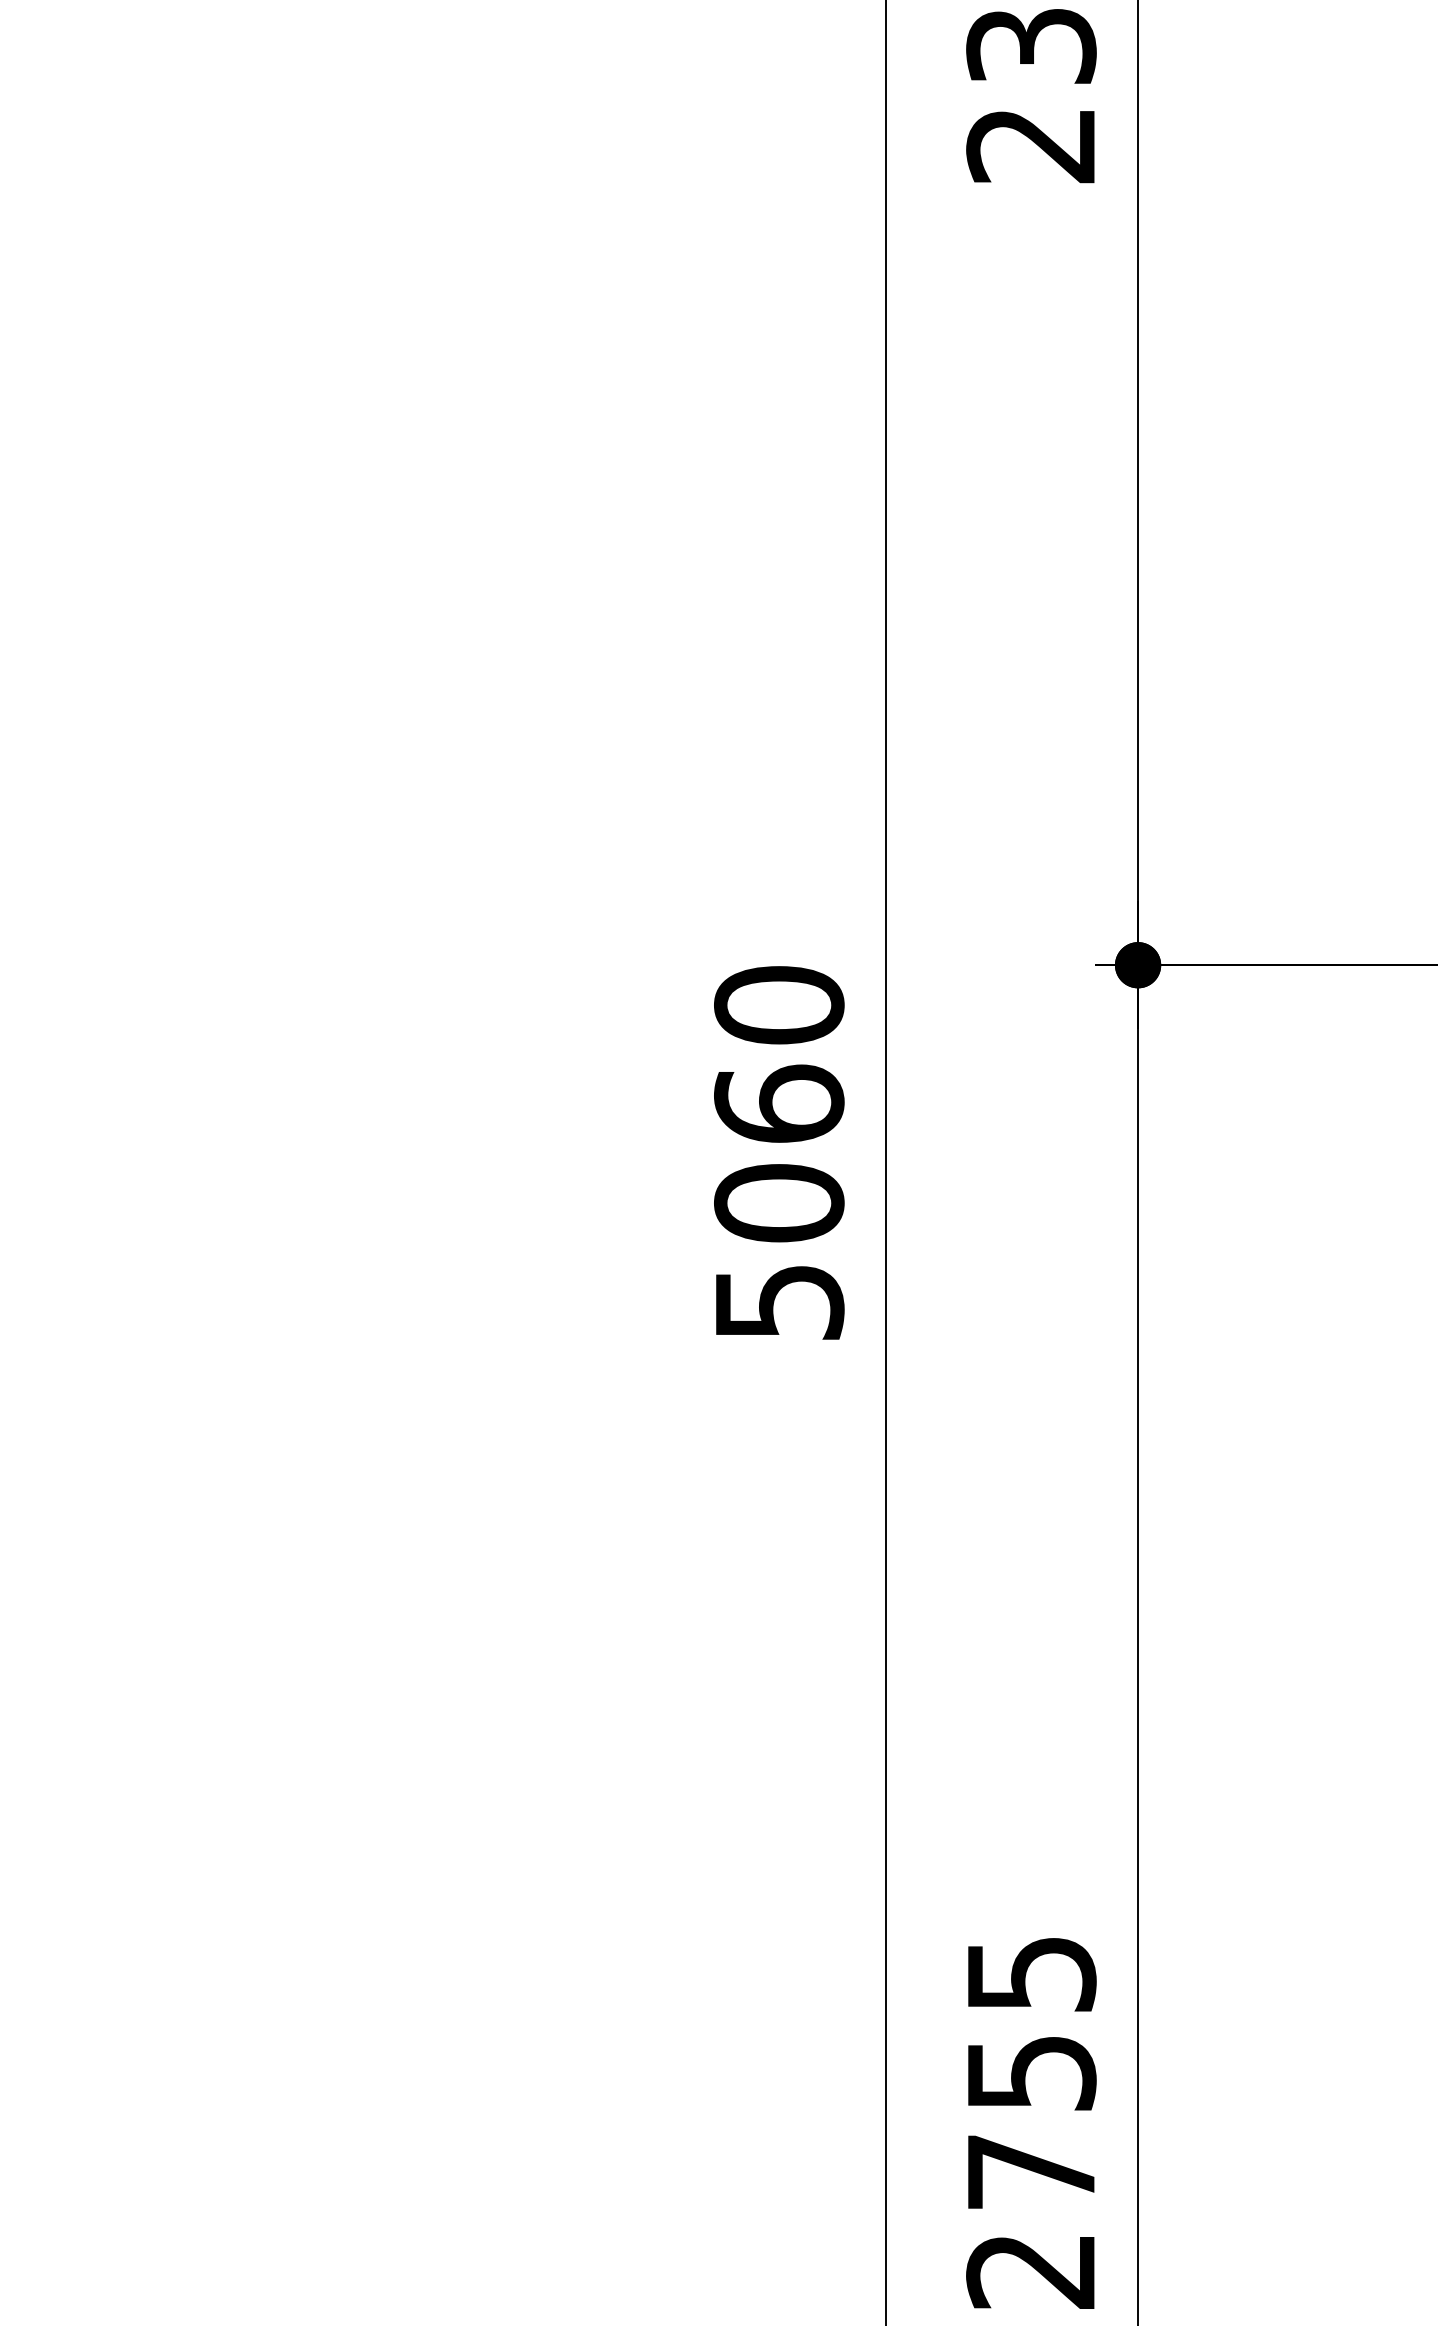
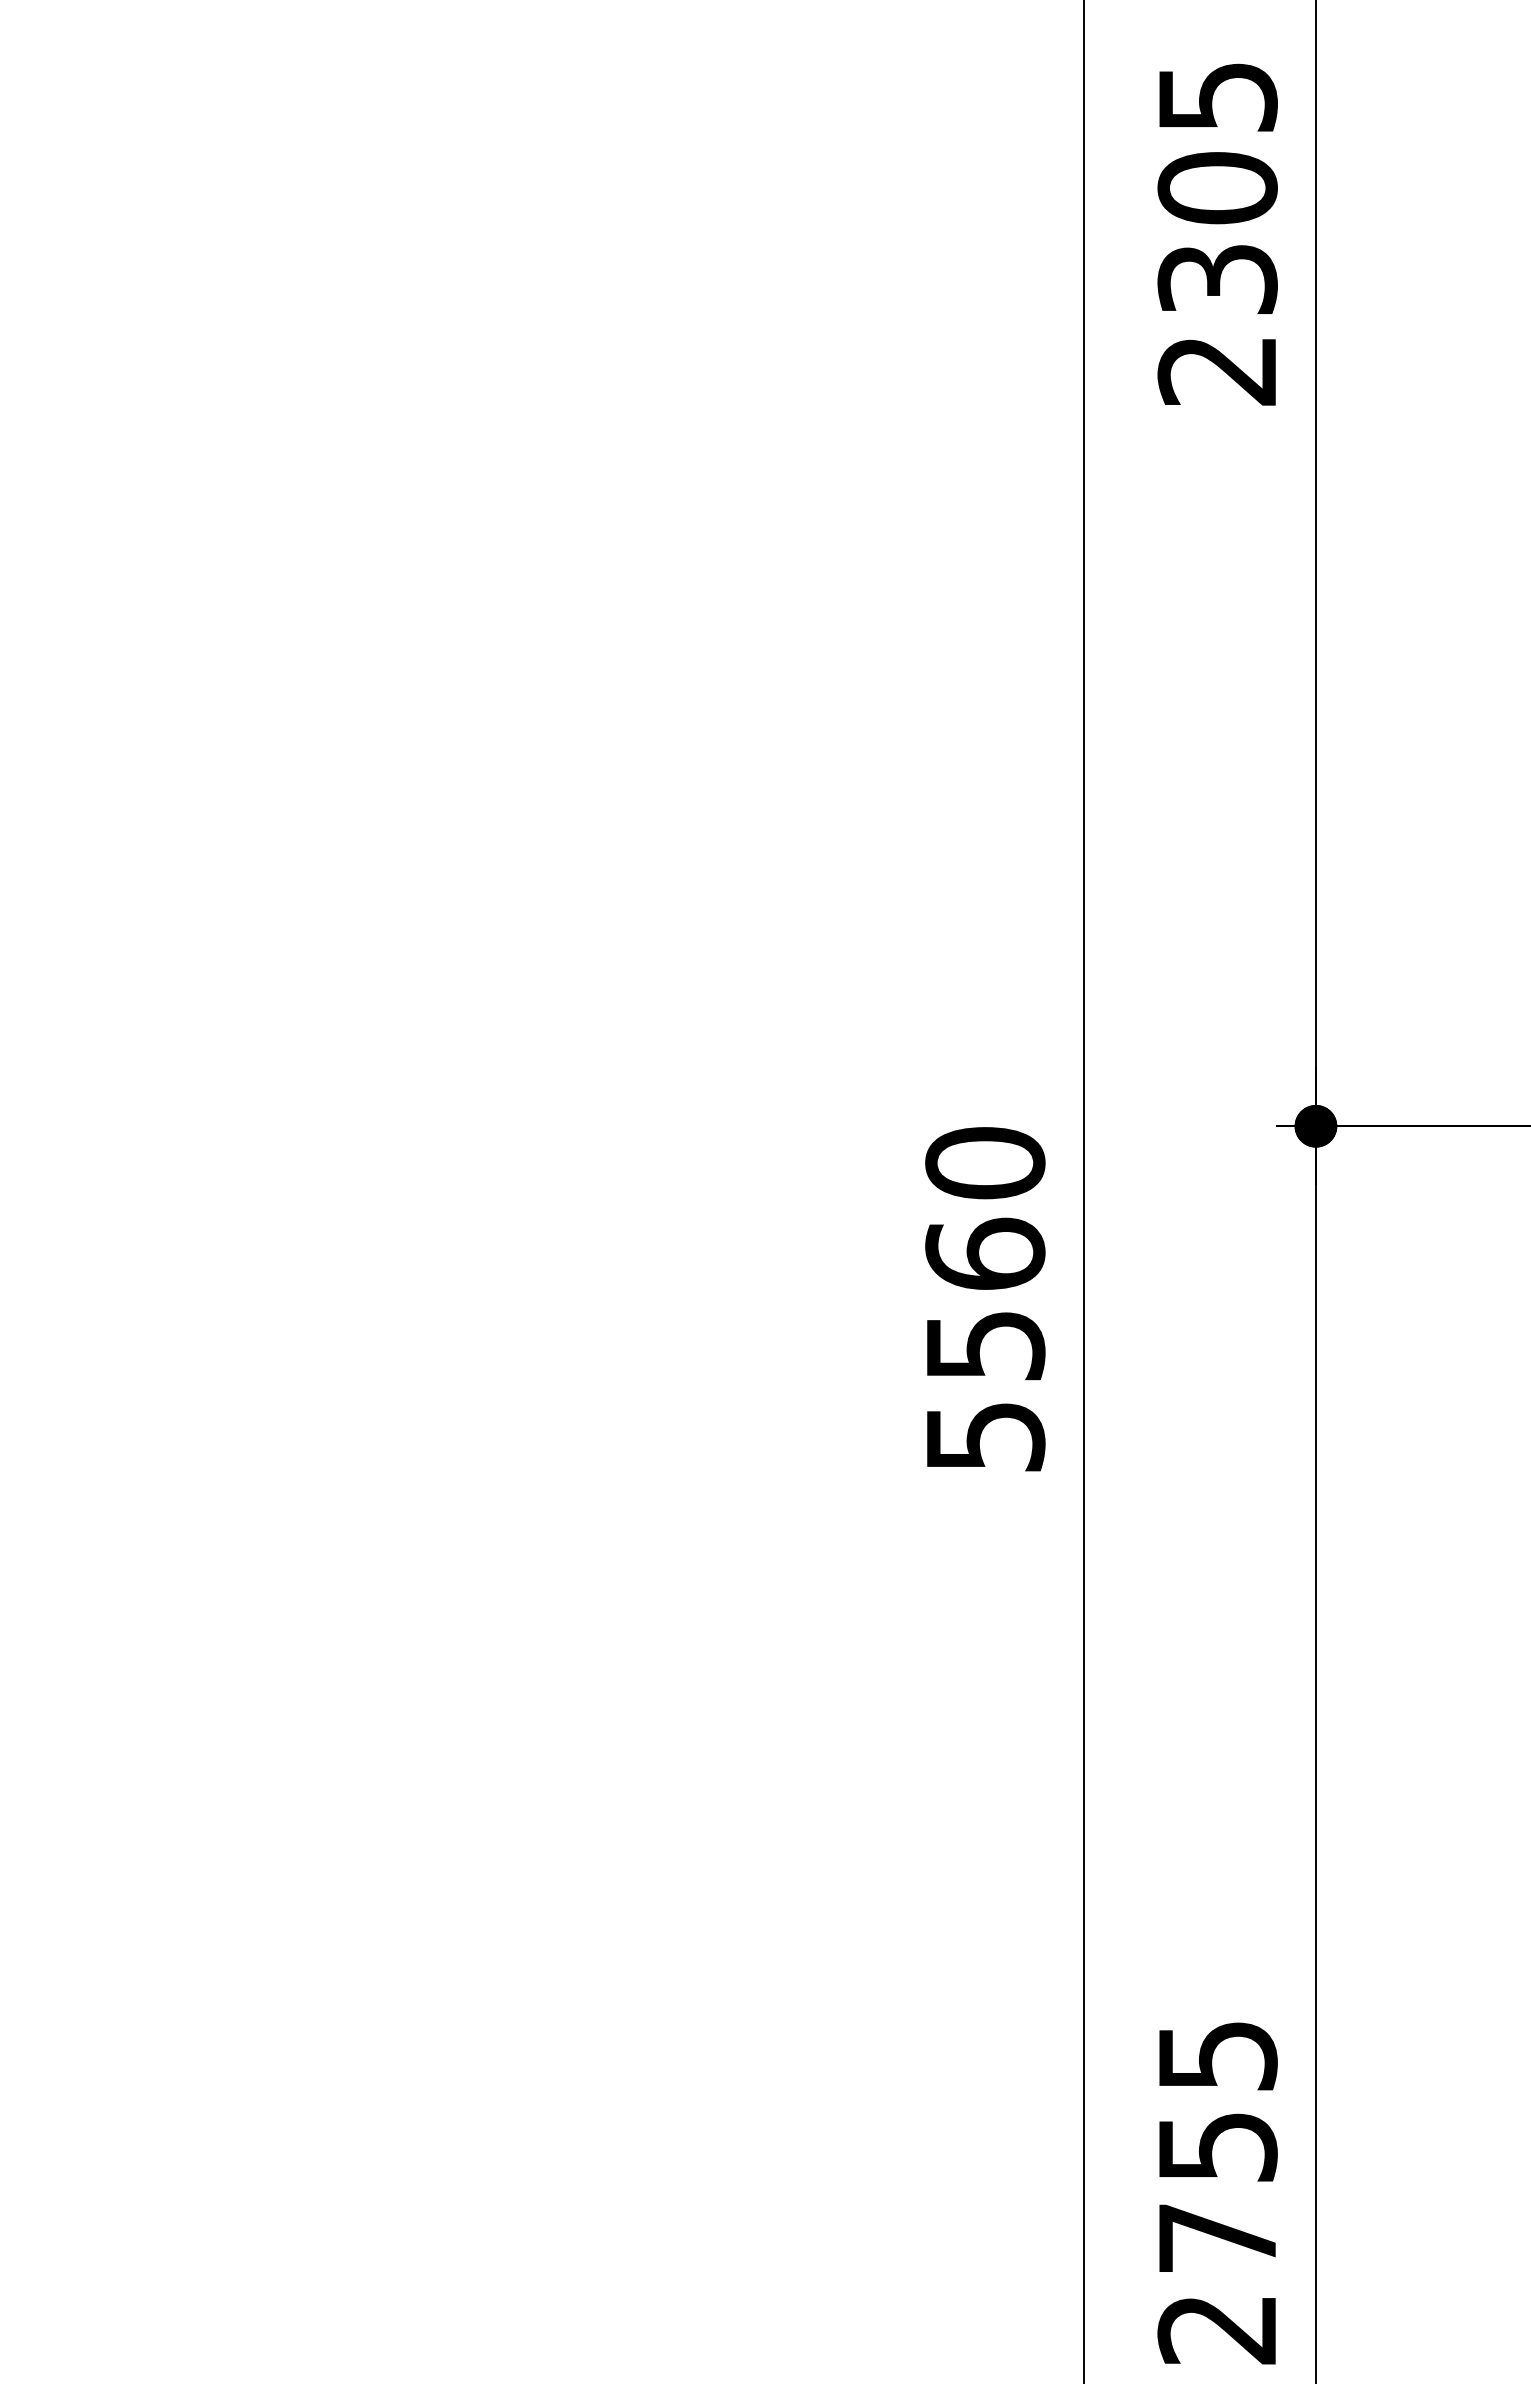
text: (779, 1203) -> (985, 1345), 5060 -> 5560

